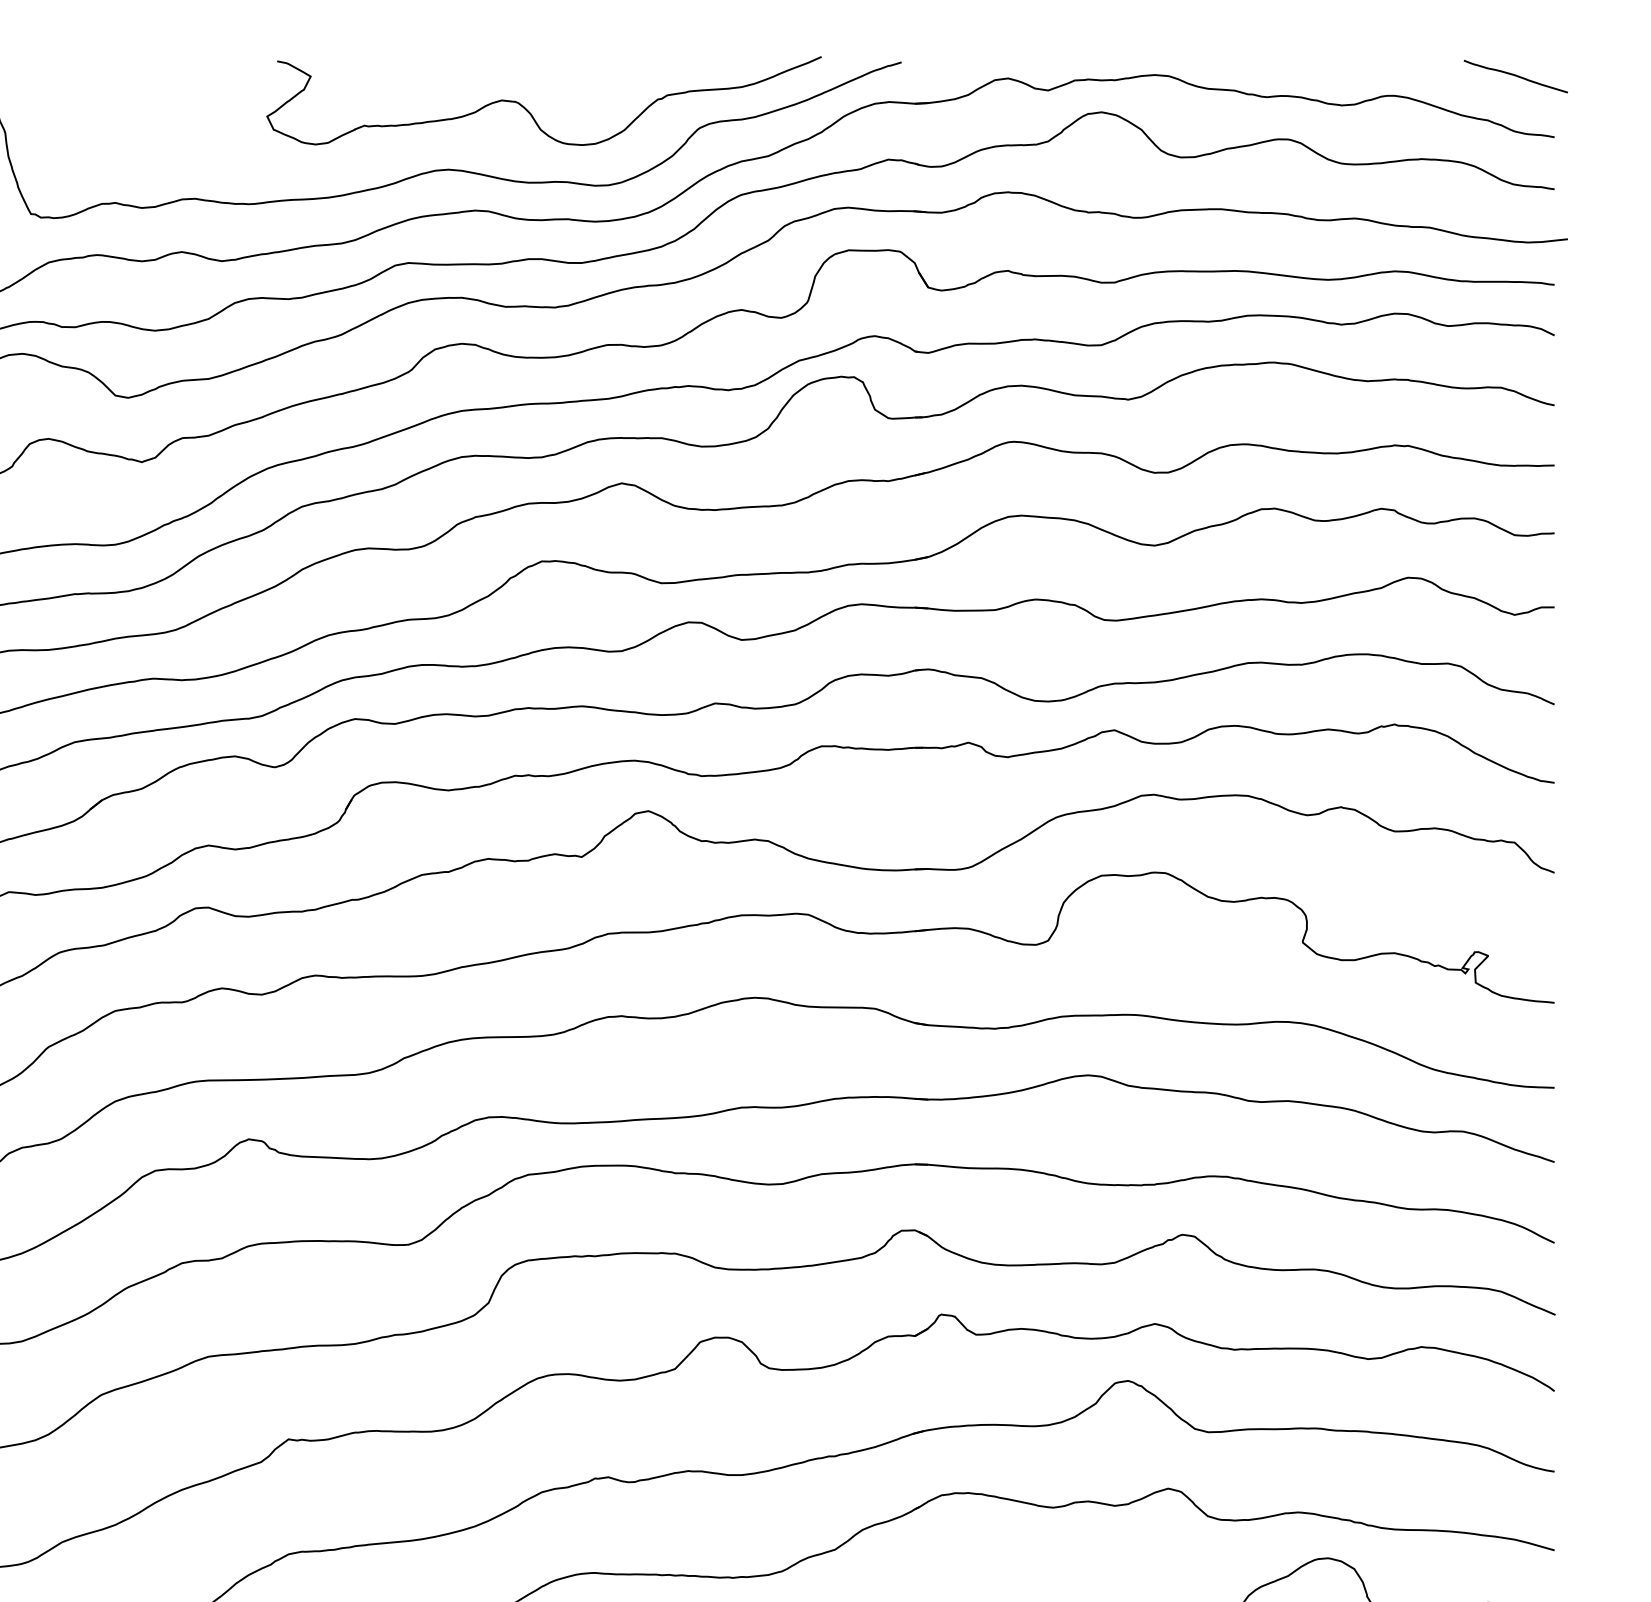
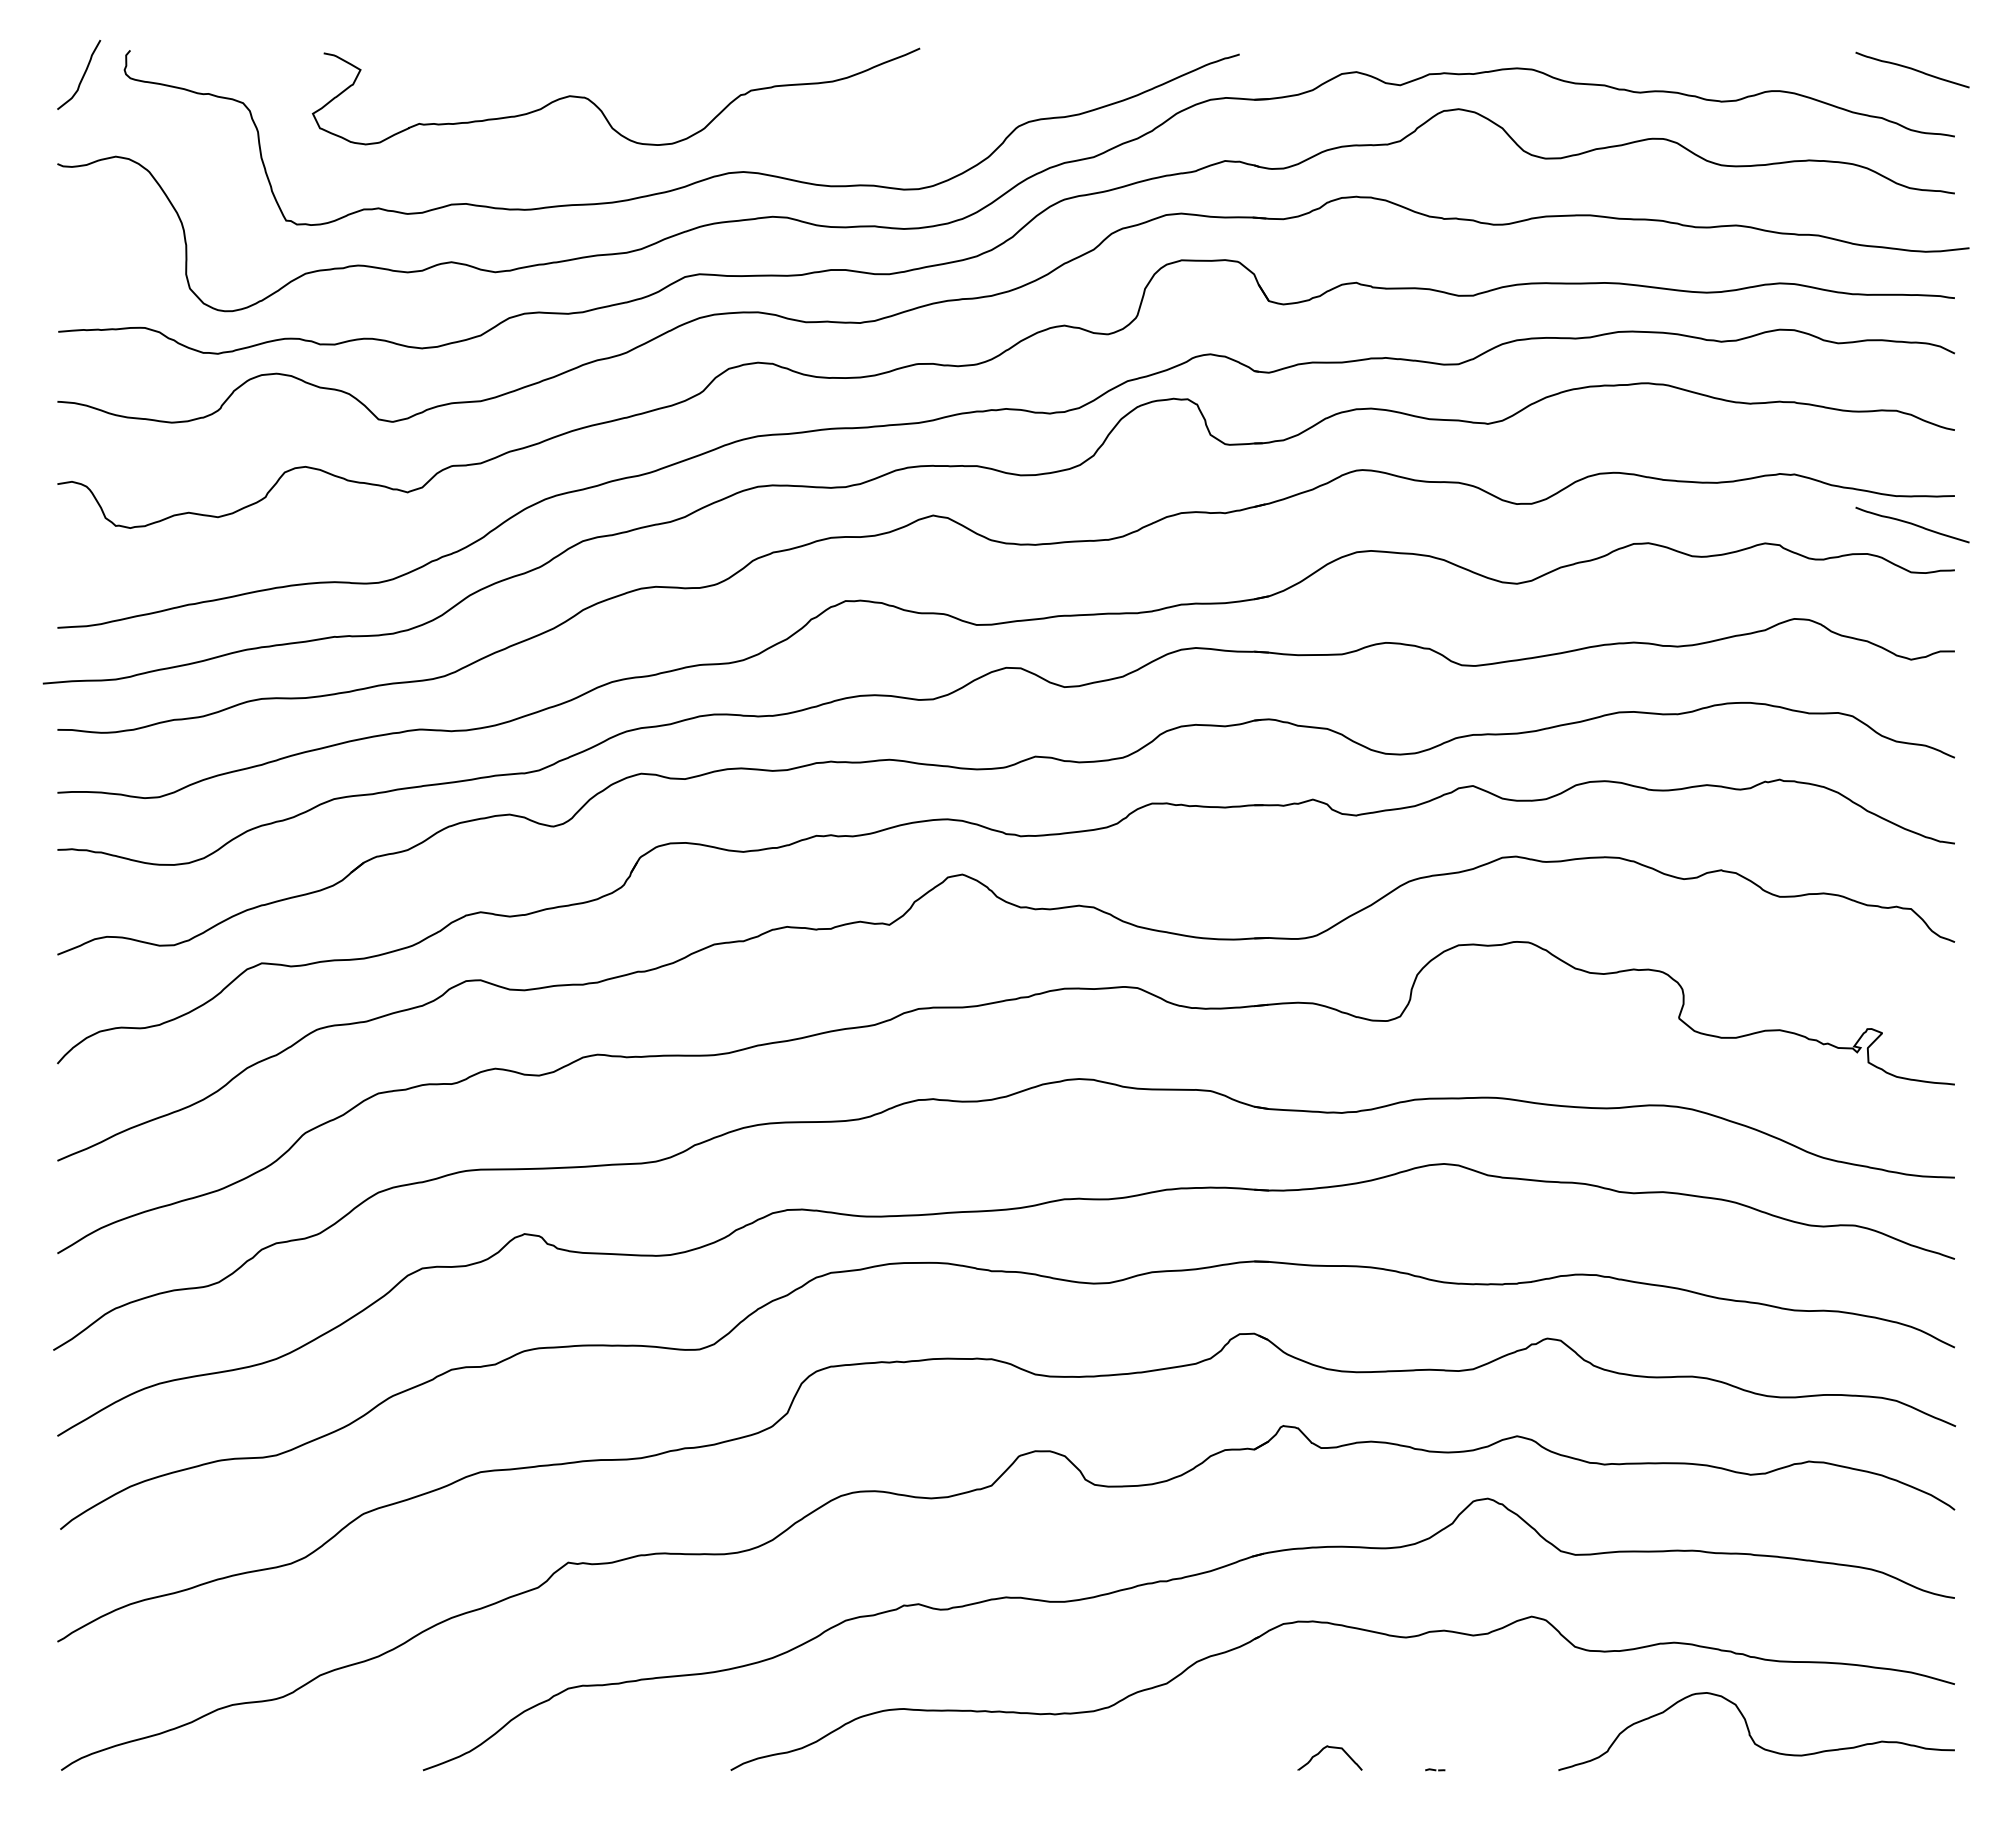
curve: (531, 113) -> (602, 110), moved
curve: (1515, 491) -> (1912, 524), added

